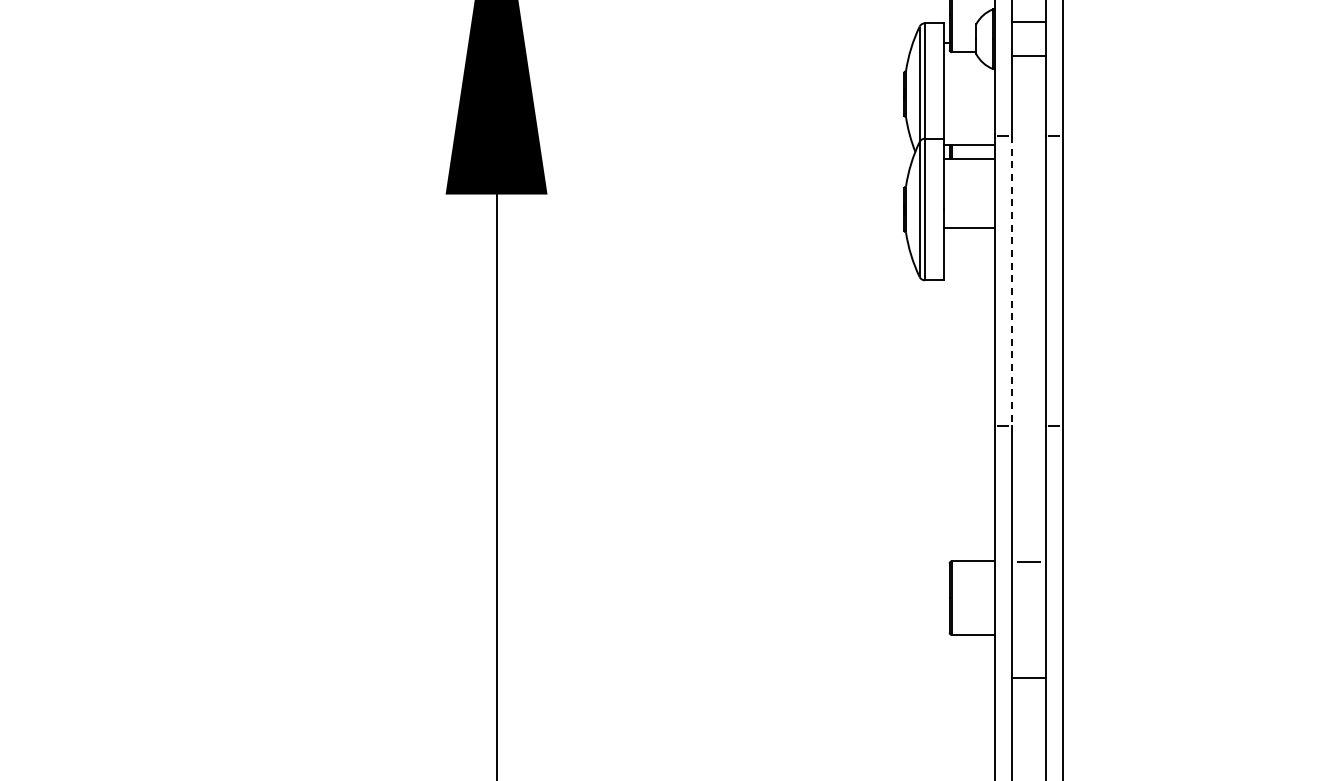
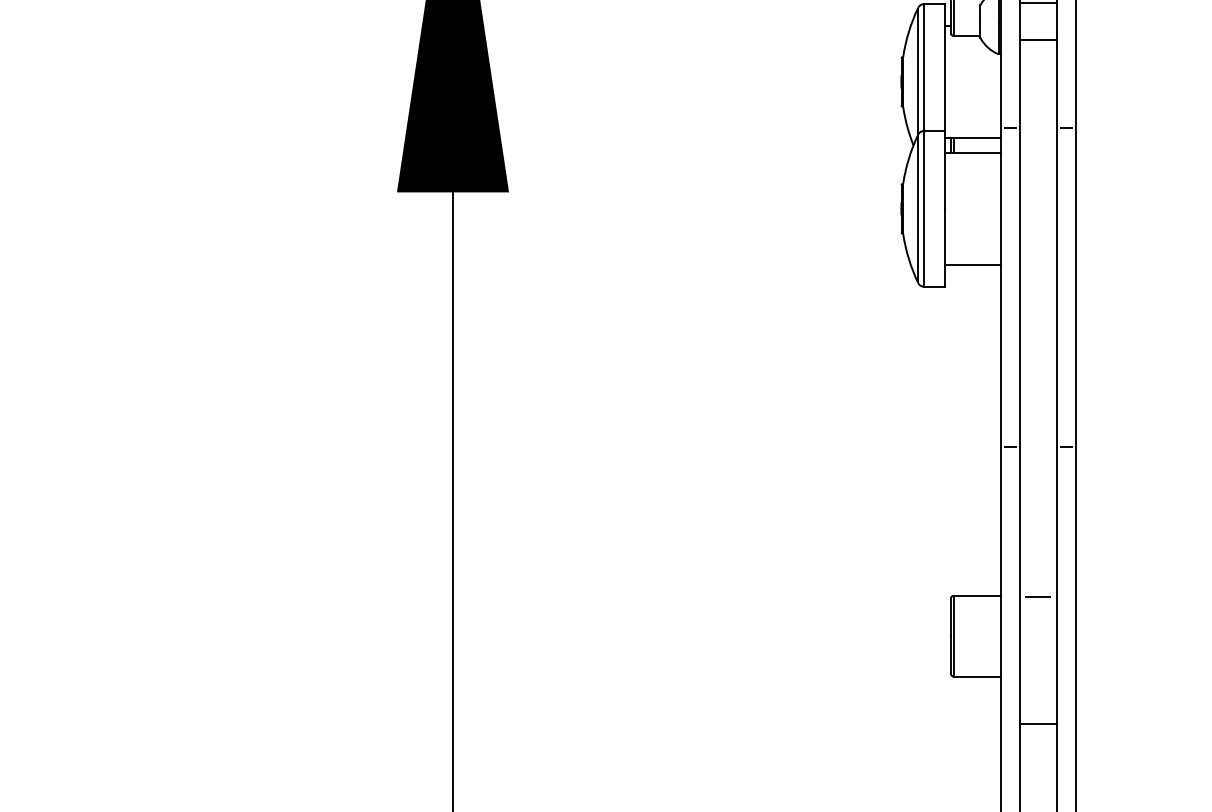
line: (968, 228) -> (971, 264), moved
line: (1011, 281) -> (1019, 288), dashed -> solid

